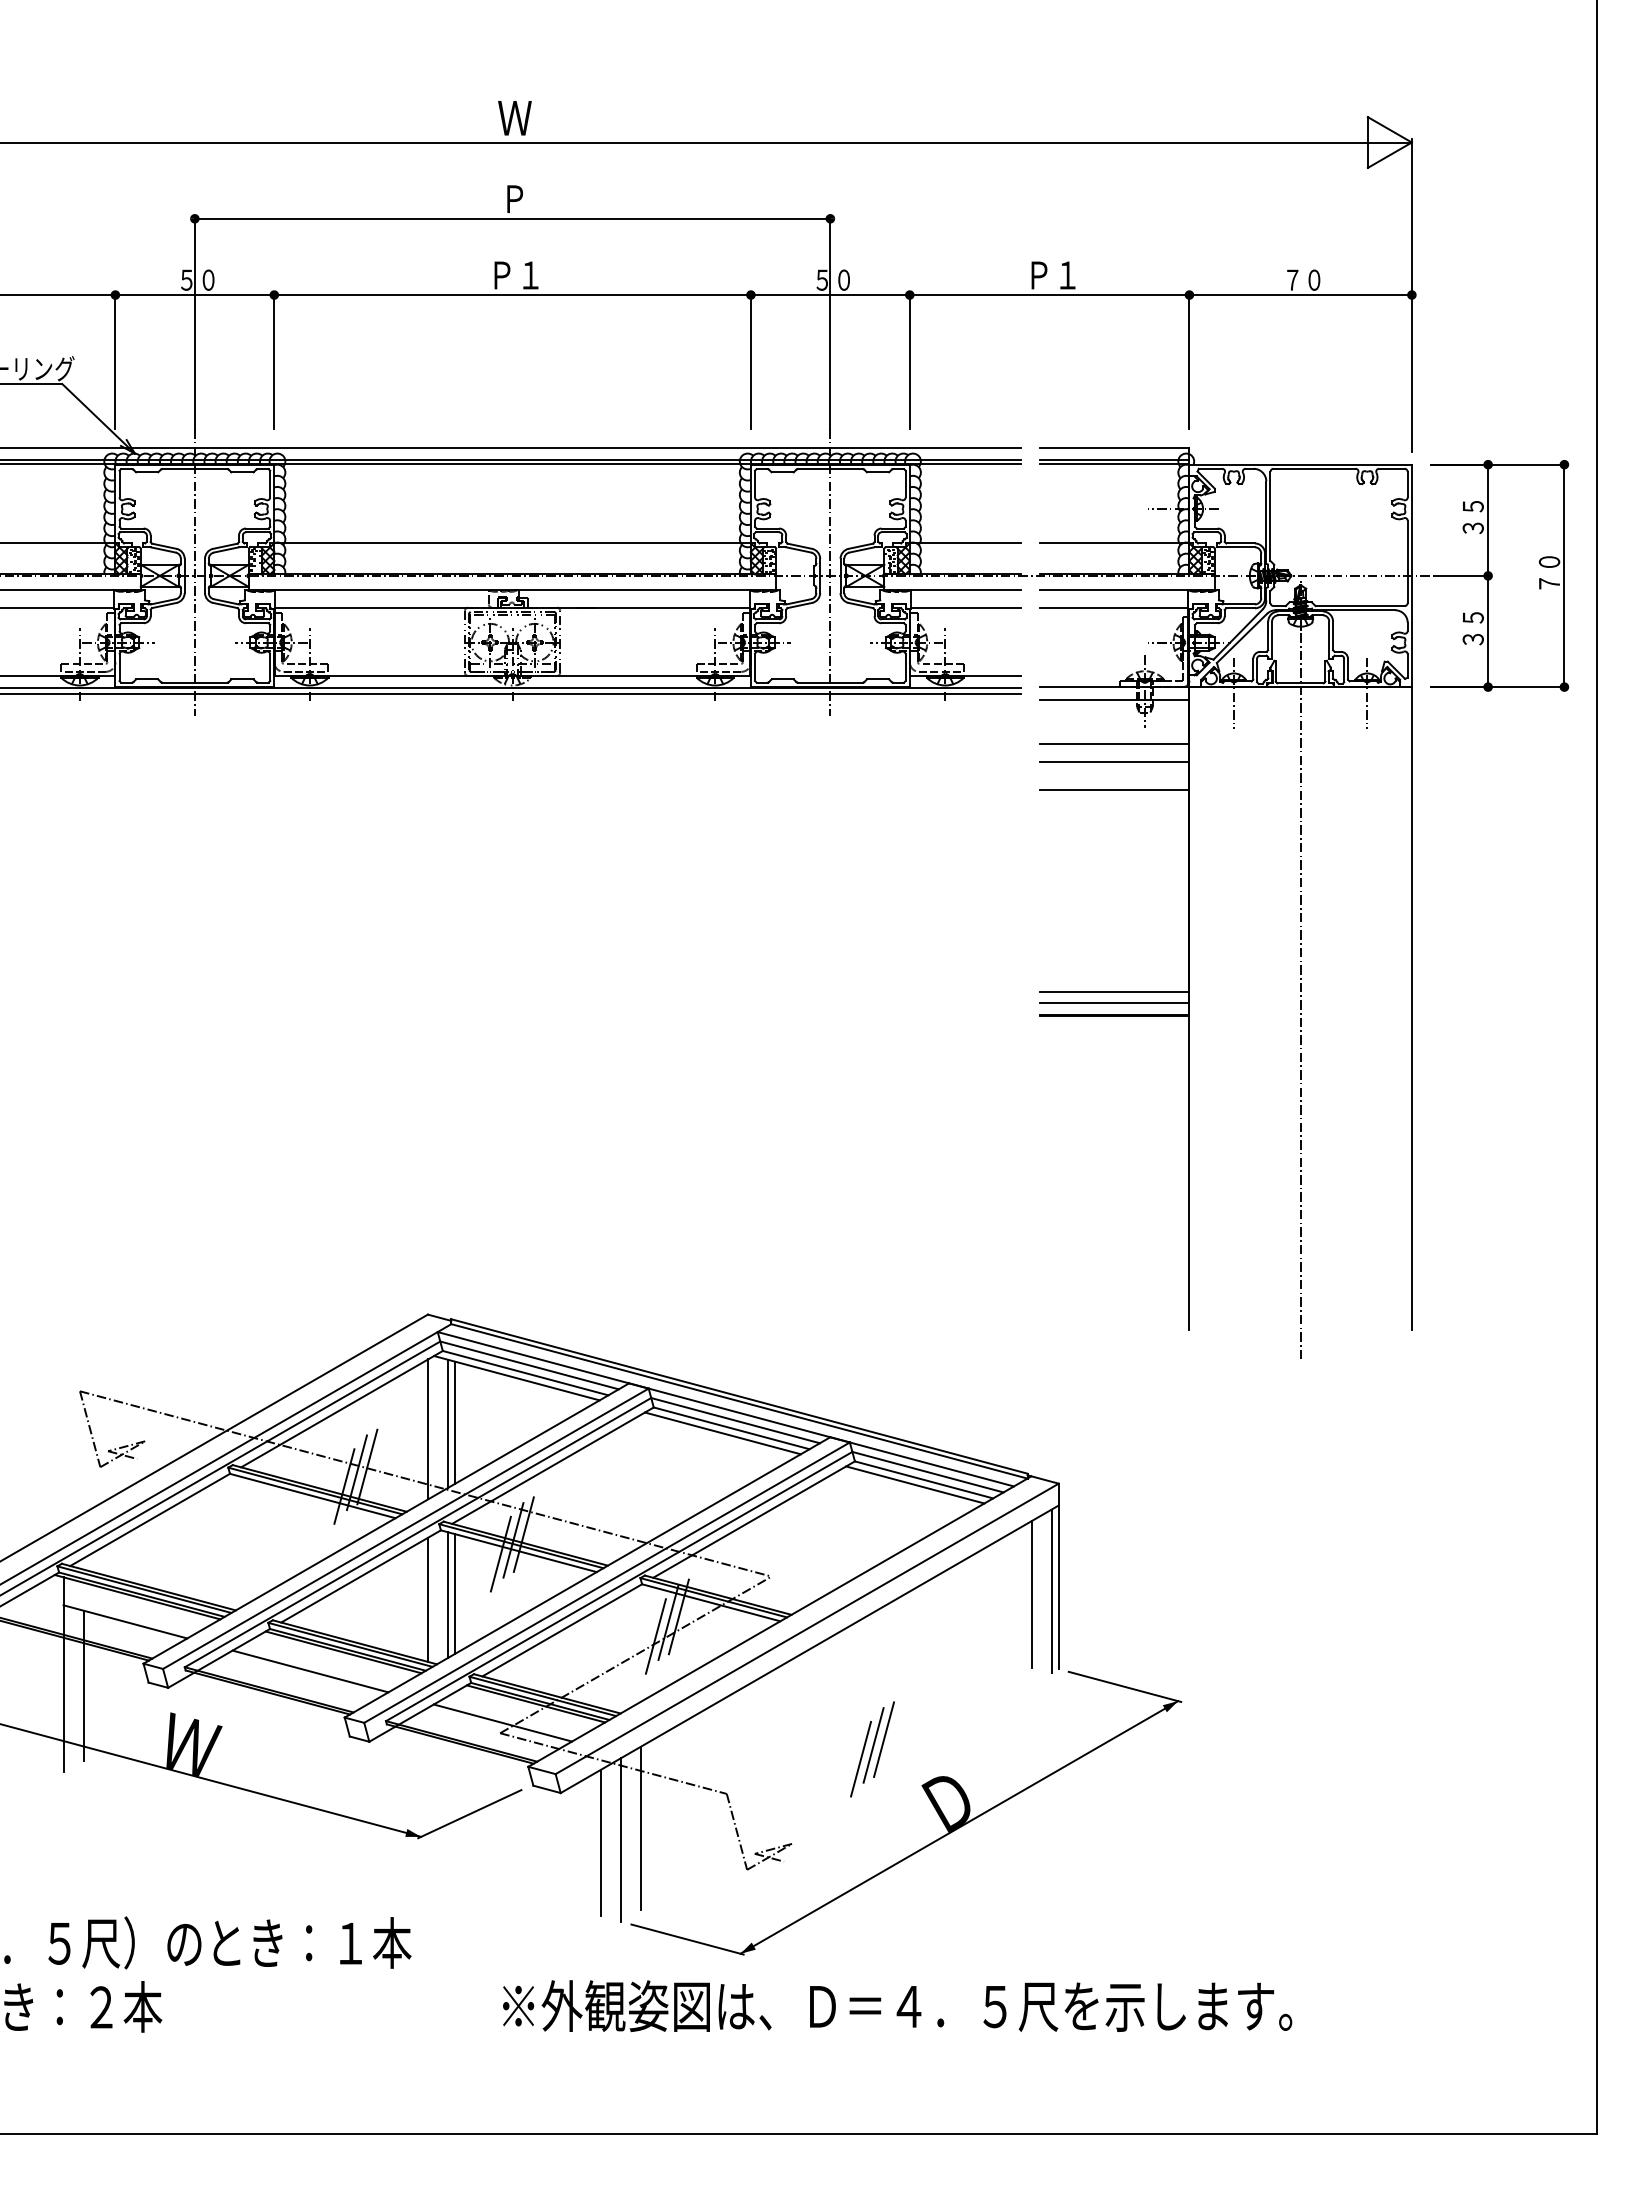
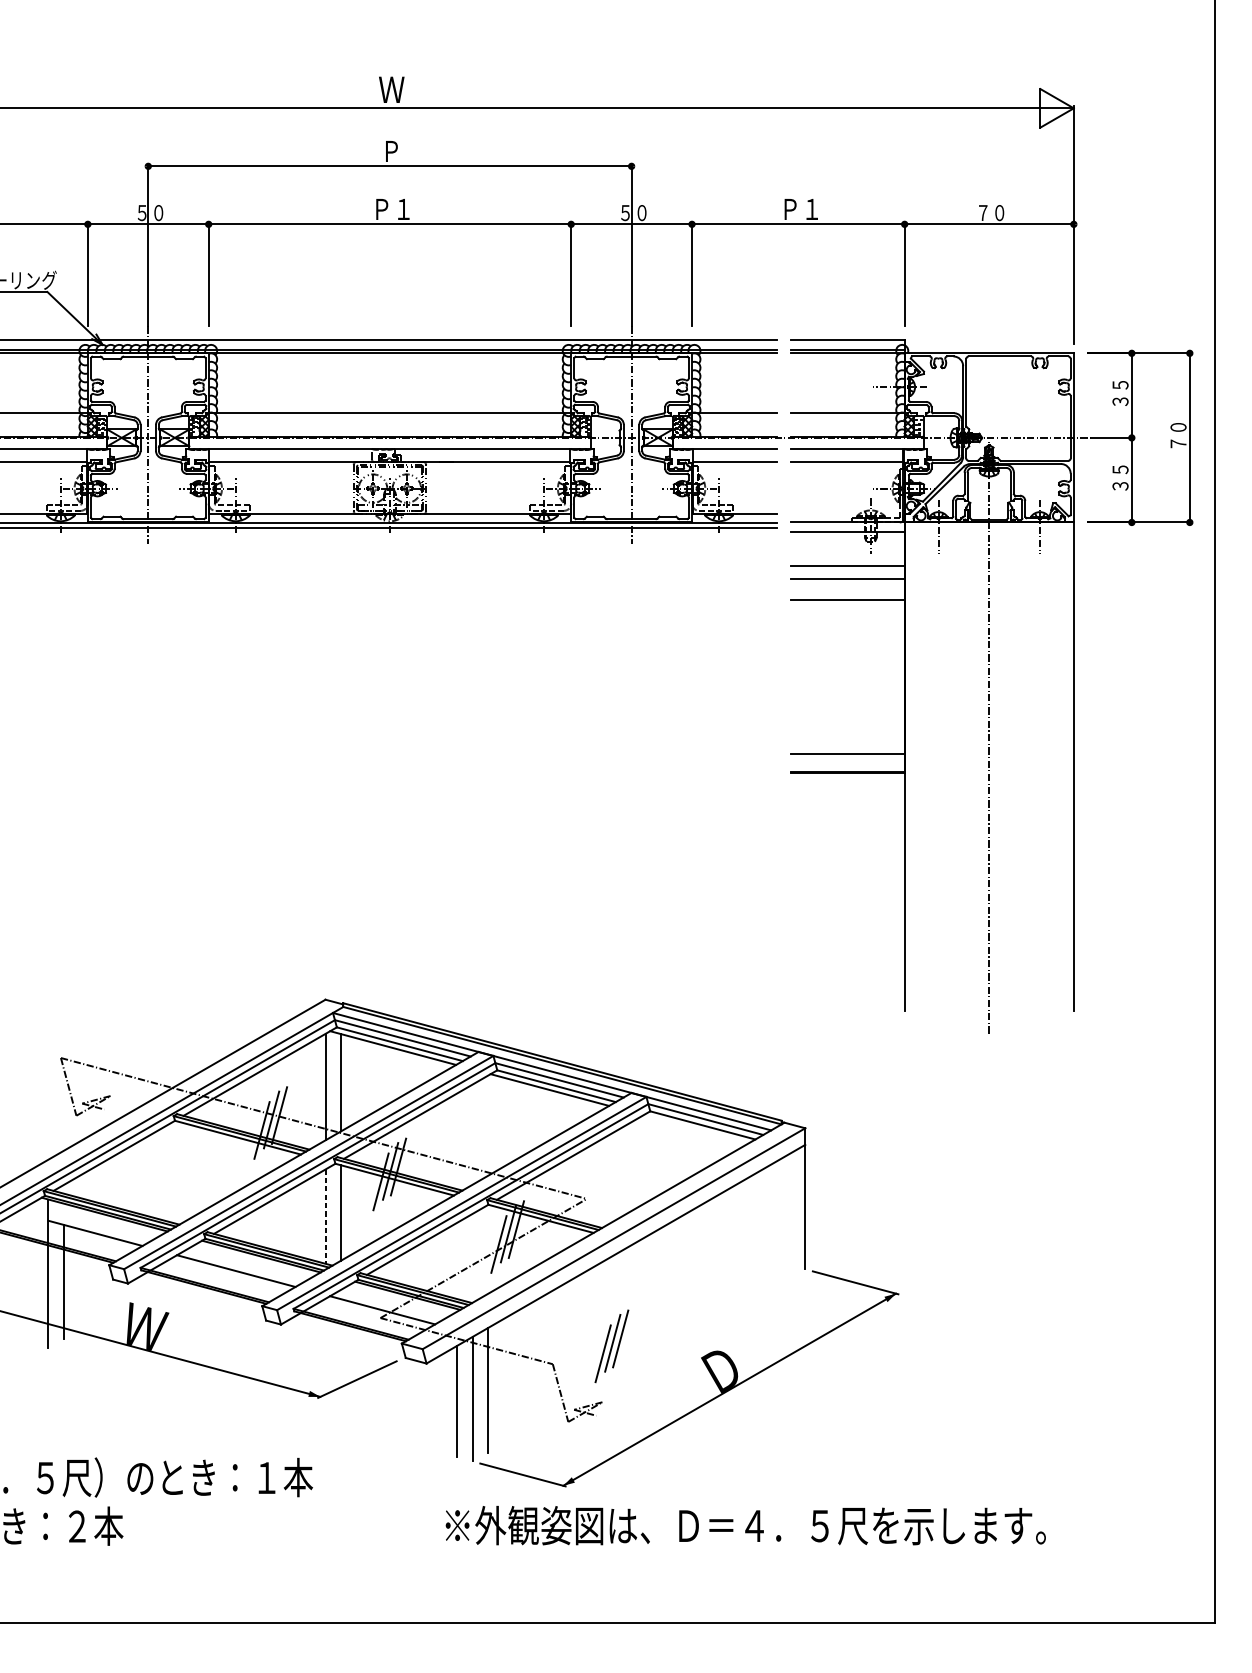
line: (1114, 1003) -> (847, 763), removed
line: (455, 1422) -> (346, 1081), removed
line: (915, 1484) -> (696, 1128), removed
line: (1051, 1591) -> (799, 1210), removed
line: (455, 1593) -> (346, 1211), removed
line: (1031, 1594) -> (784, 1212), removed
line: (428, 1600) -> (325, 1217), solid -> dashed
part: (872, 1749) -> (611, 1346), moved
text: (897, 2005) -> (745, 1525), moved

